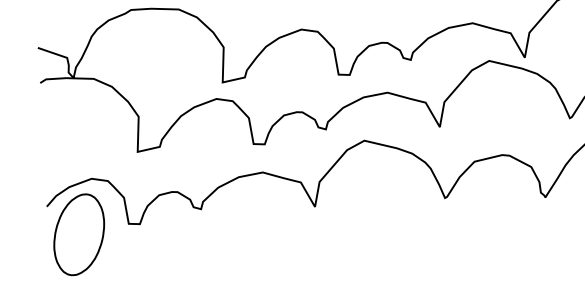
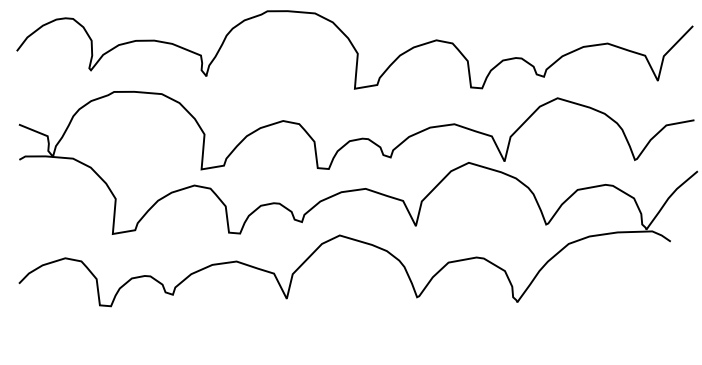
part: (78, 234) -> (49, 313), removed

